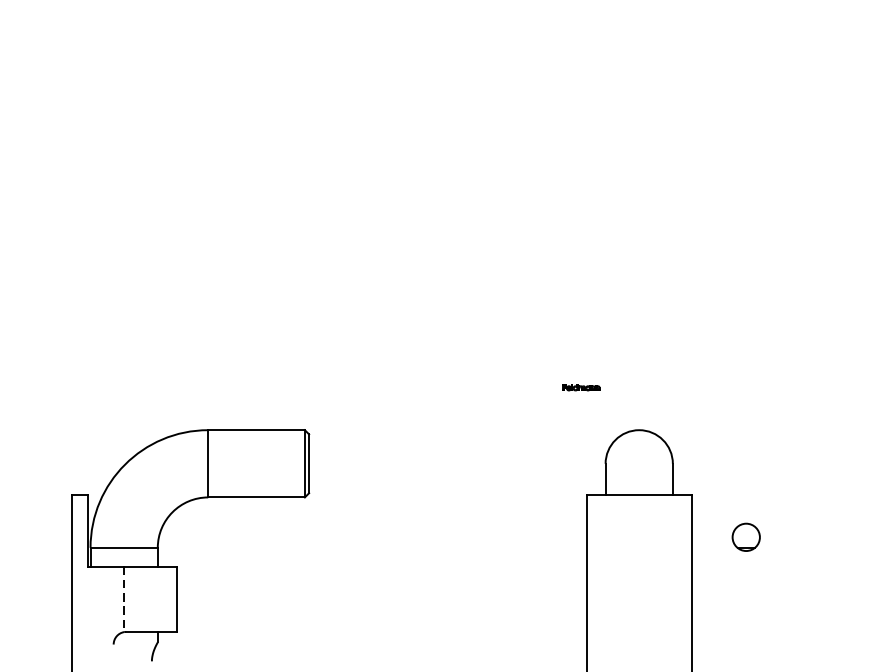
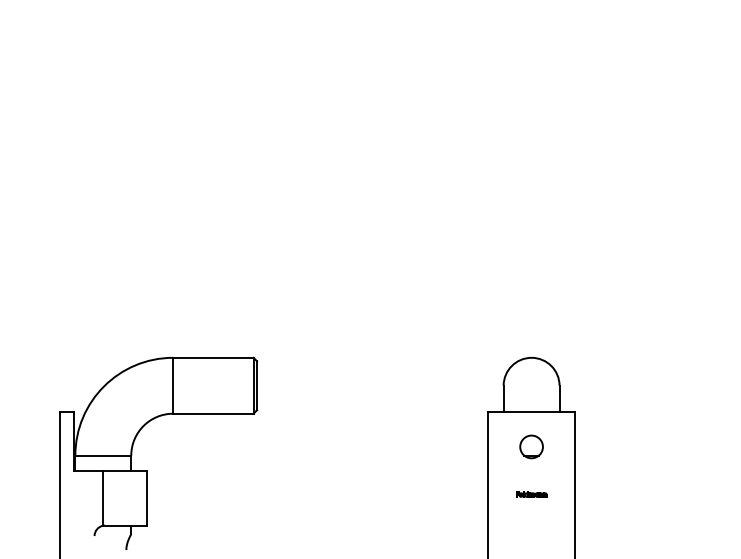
part: (581, 387) -> (531, 494), moved
part: (746, 536) -> (531, 446), moved
line: (124, 600) -> (103, 499), dashed -> solid

